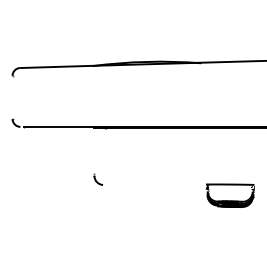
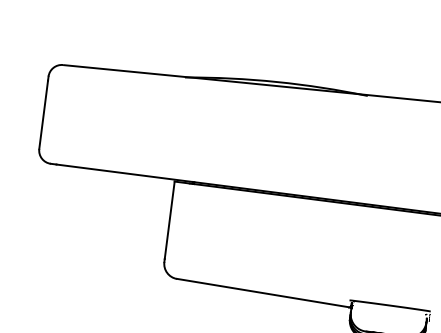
line: (154, 186) -> (262, 292), added

